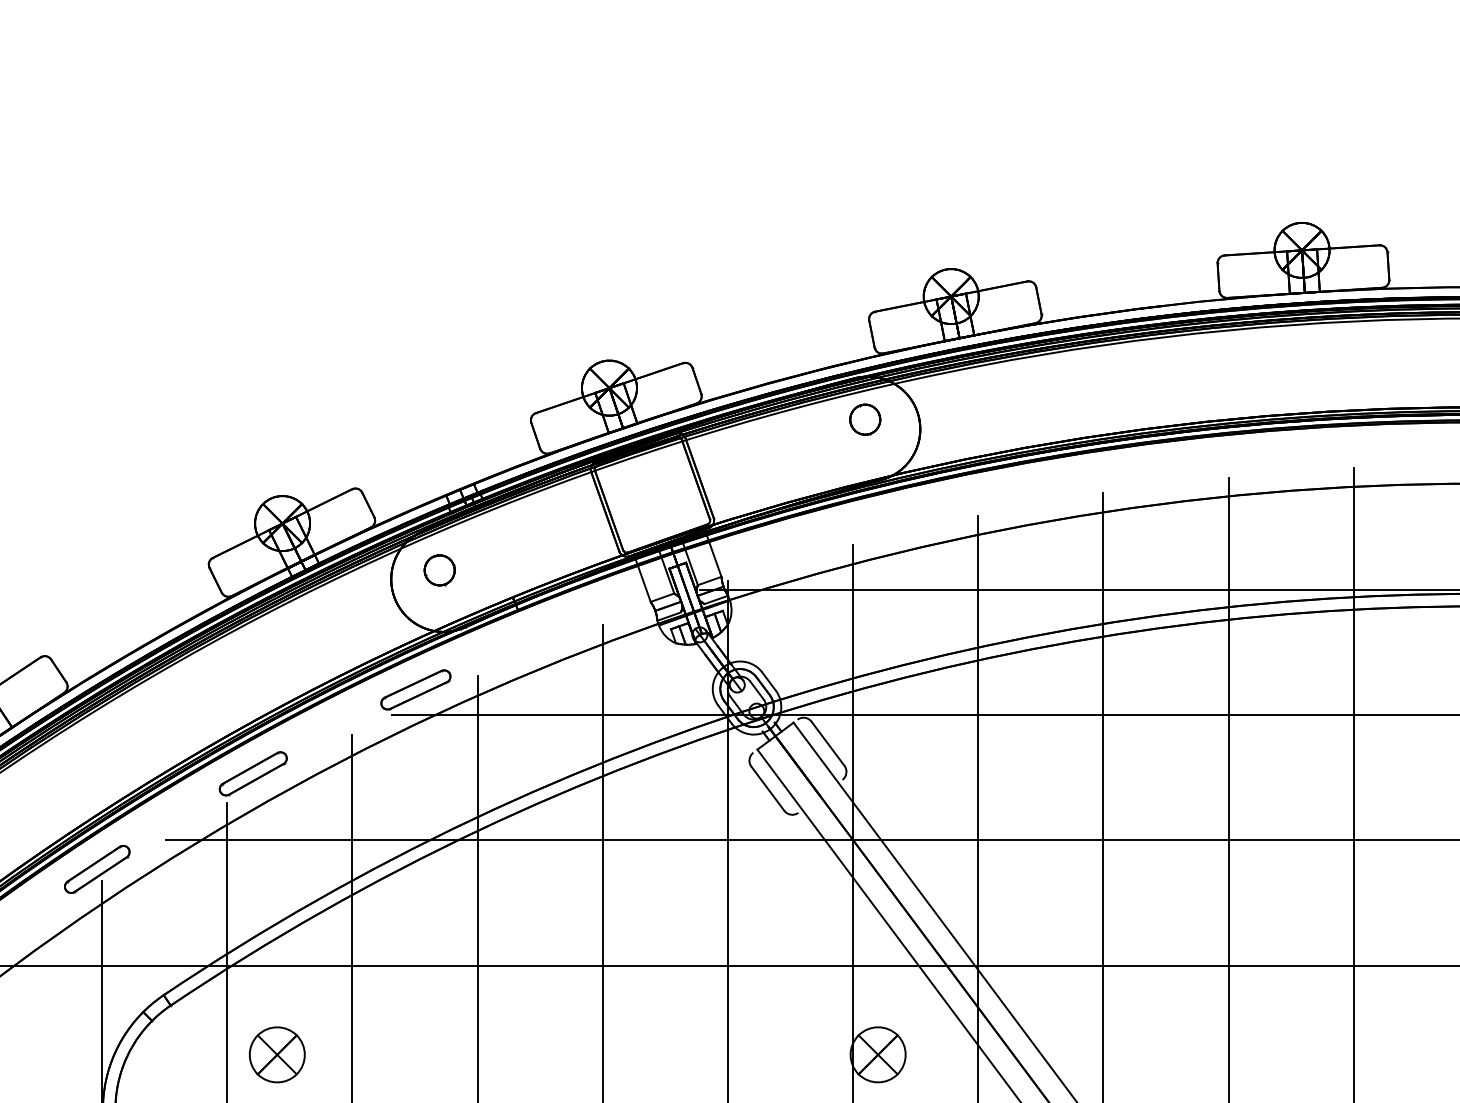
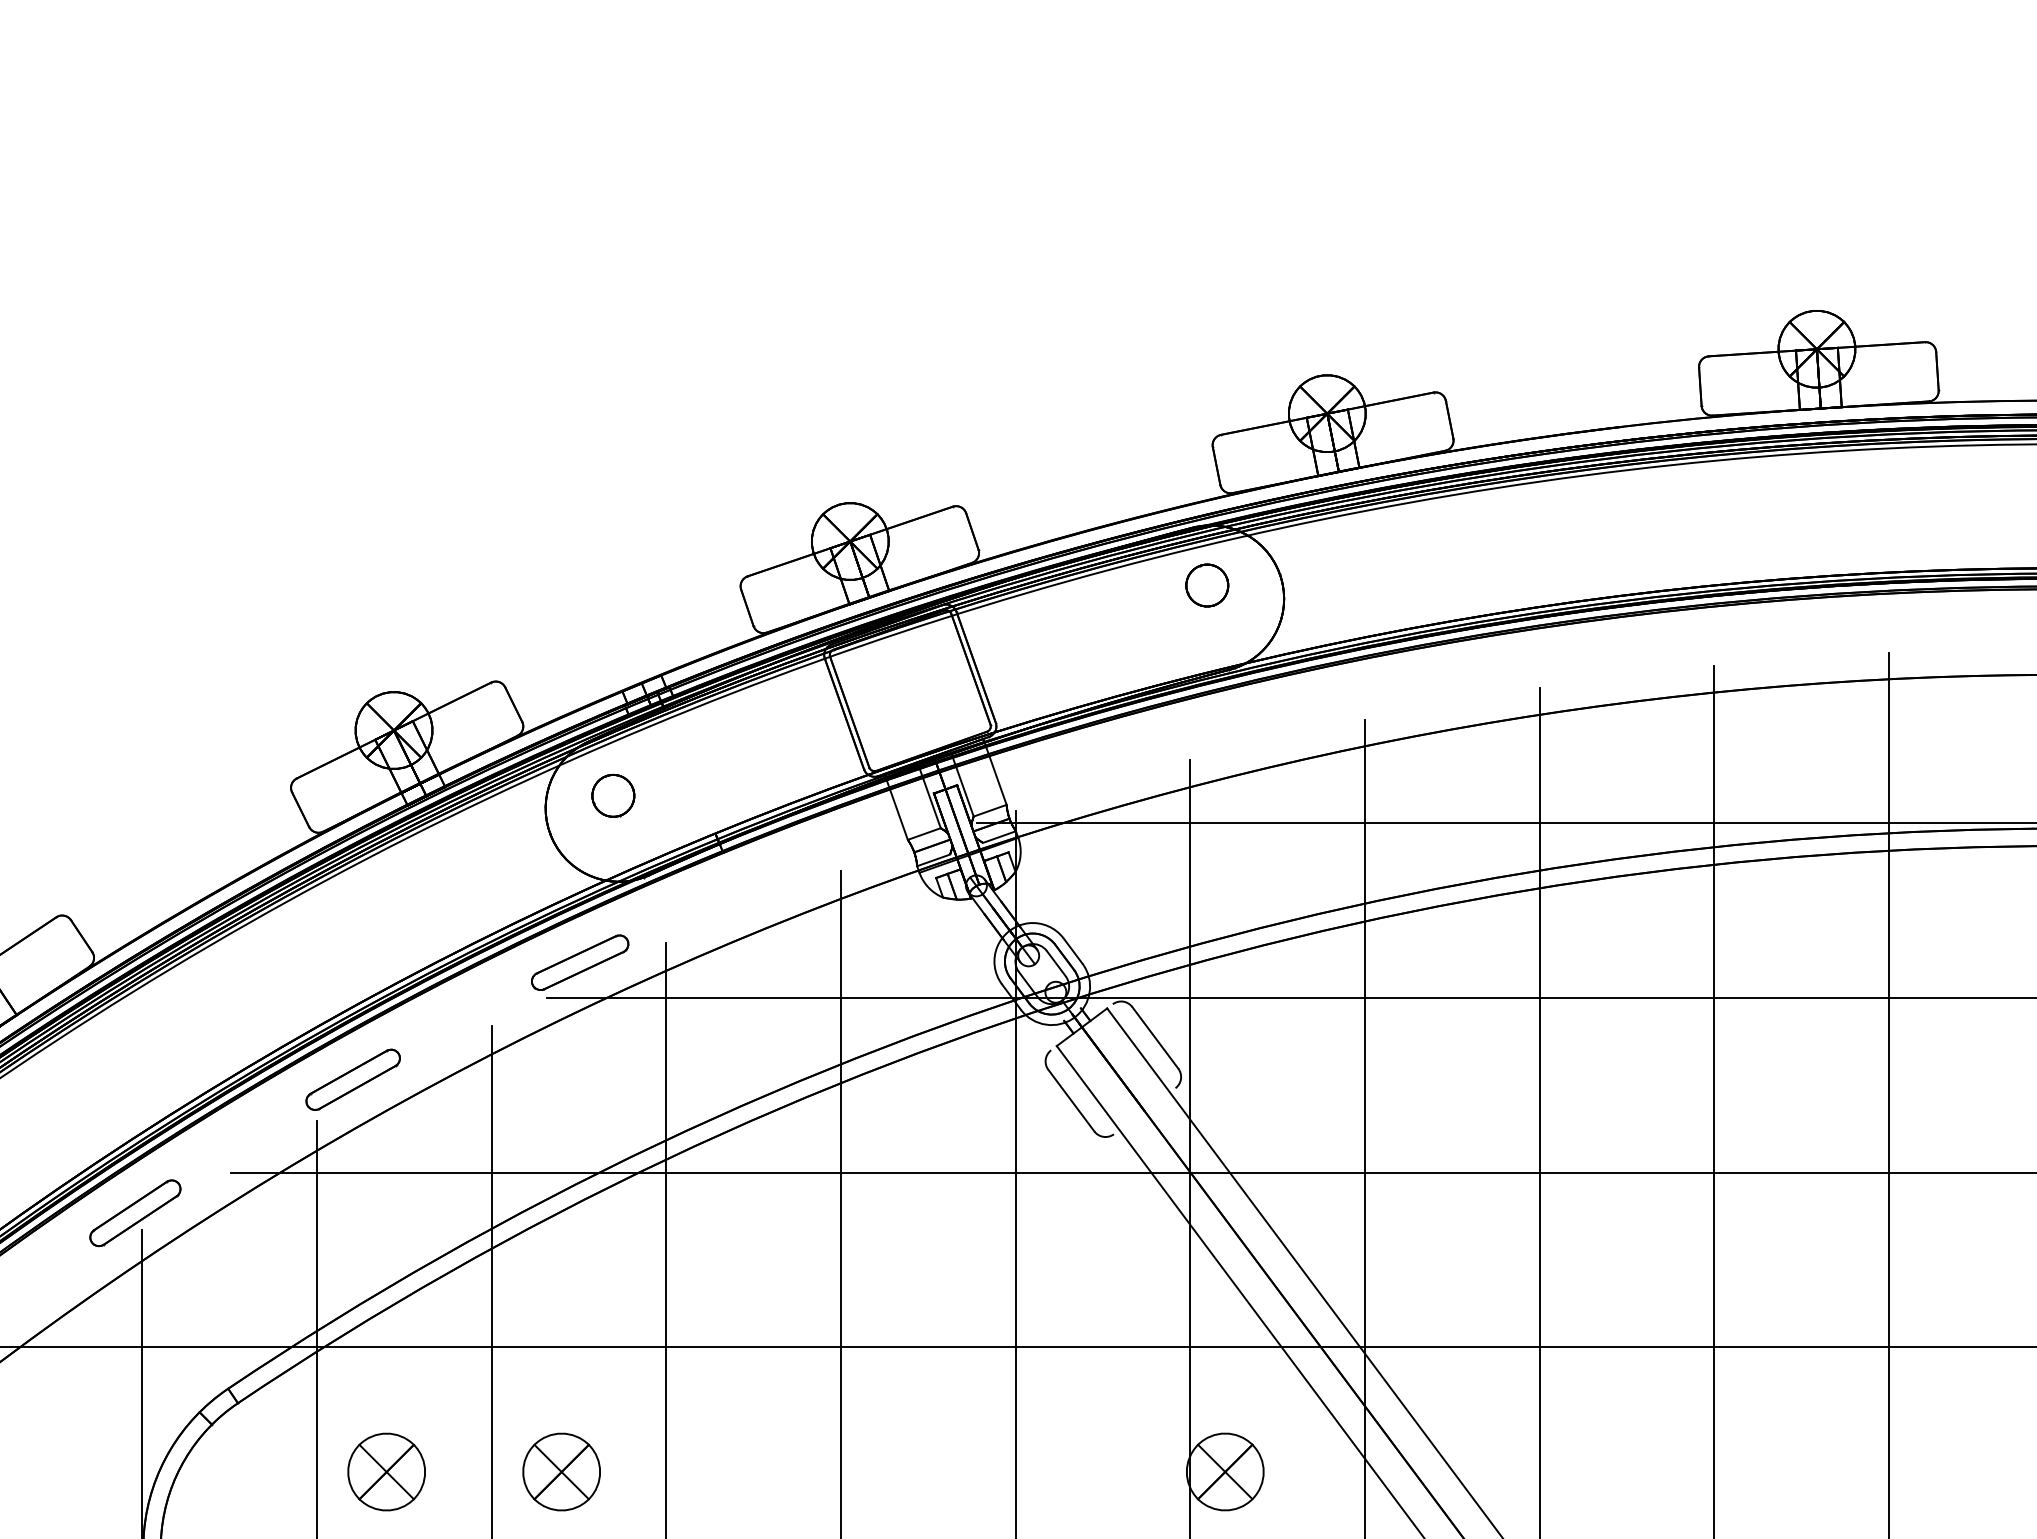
part: (402, 1054) -> (561, 1471), added

